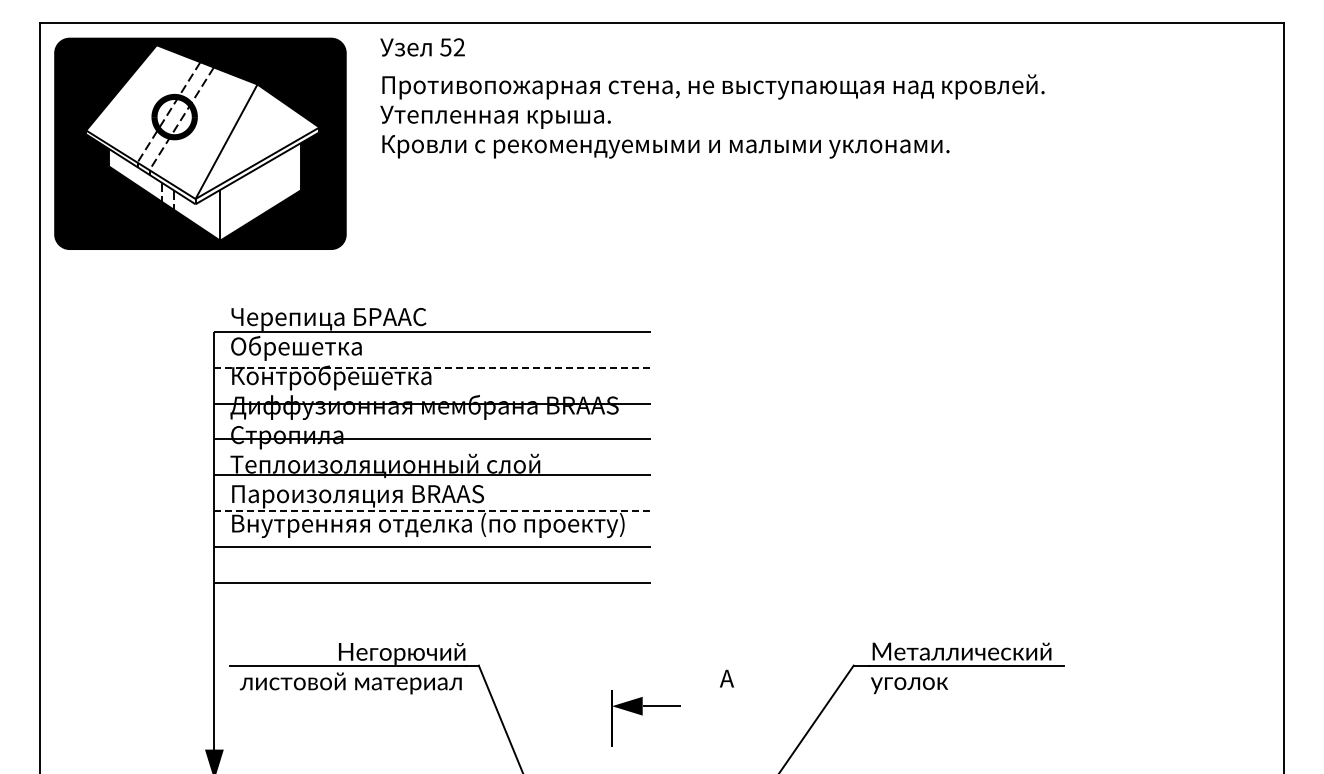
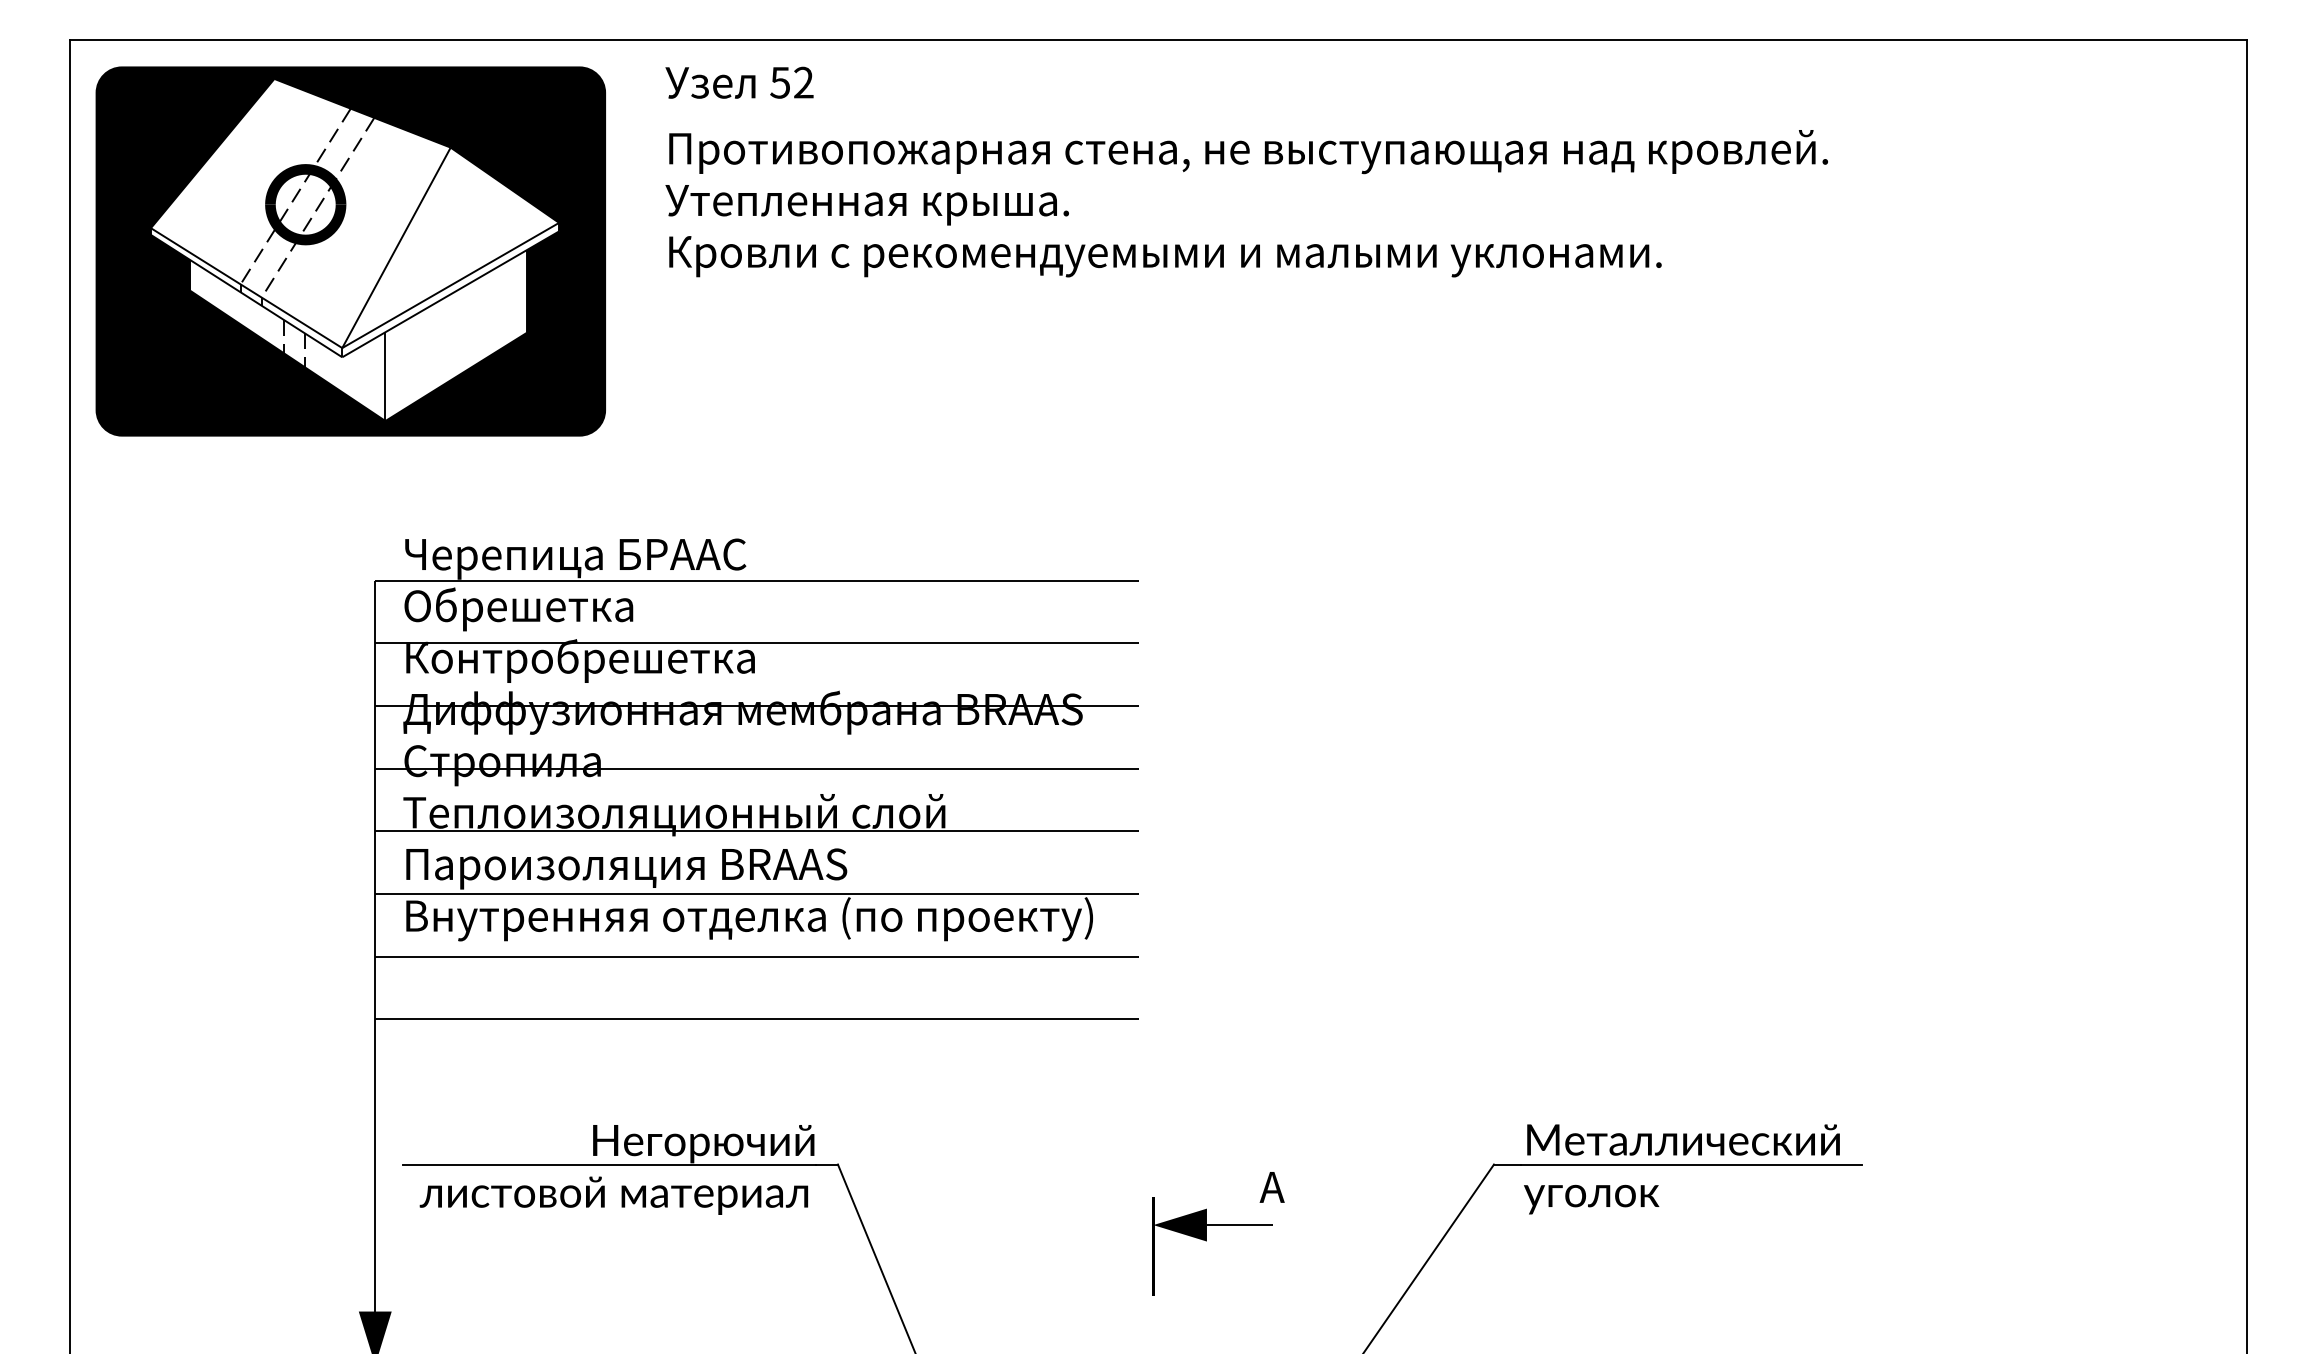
line: (433, 367) -> (758, 642), dashed -> solid
line: (433, 510) -> (758, 893), dashed -> solid
part: (645, 718) -> (1211, 1246), moved

